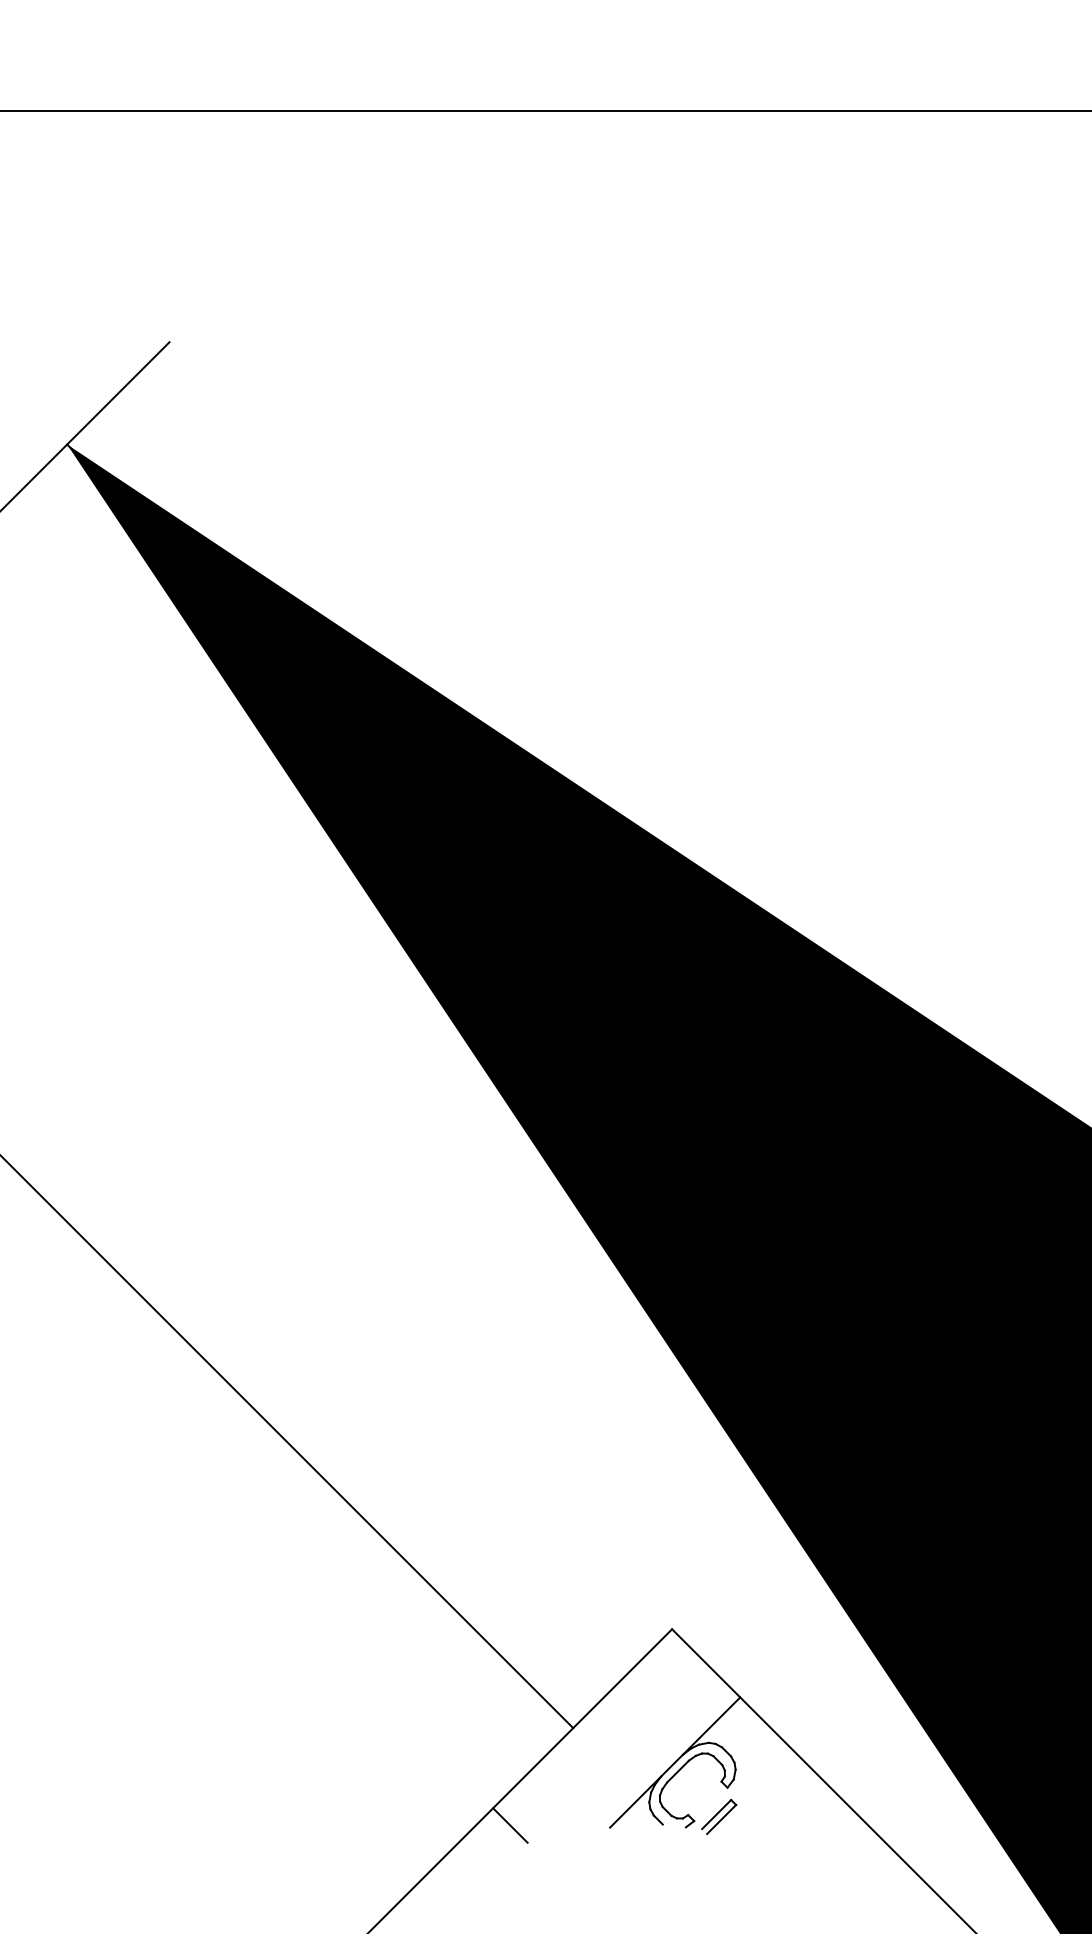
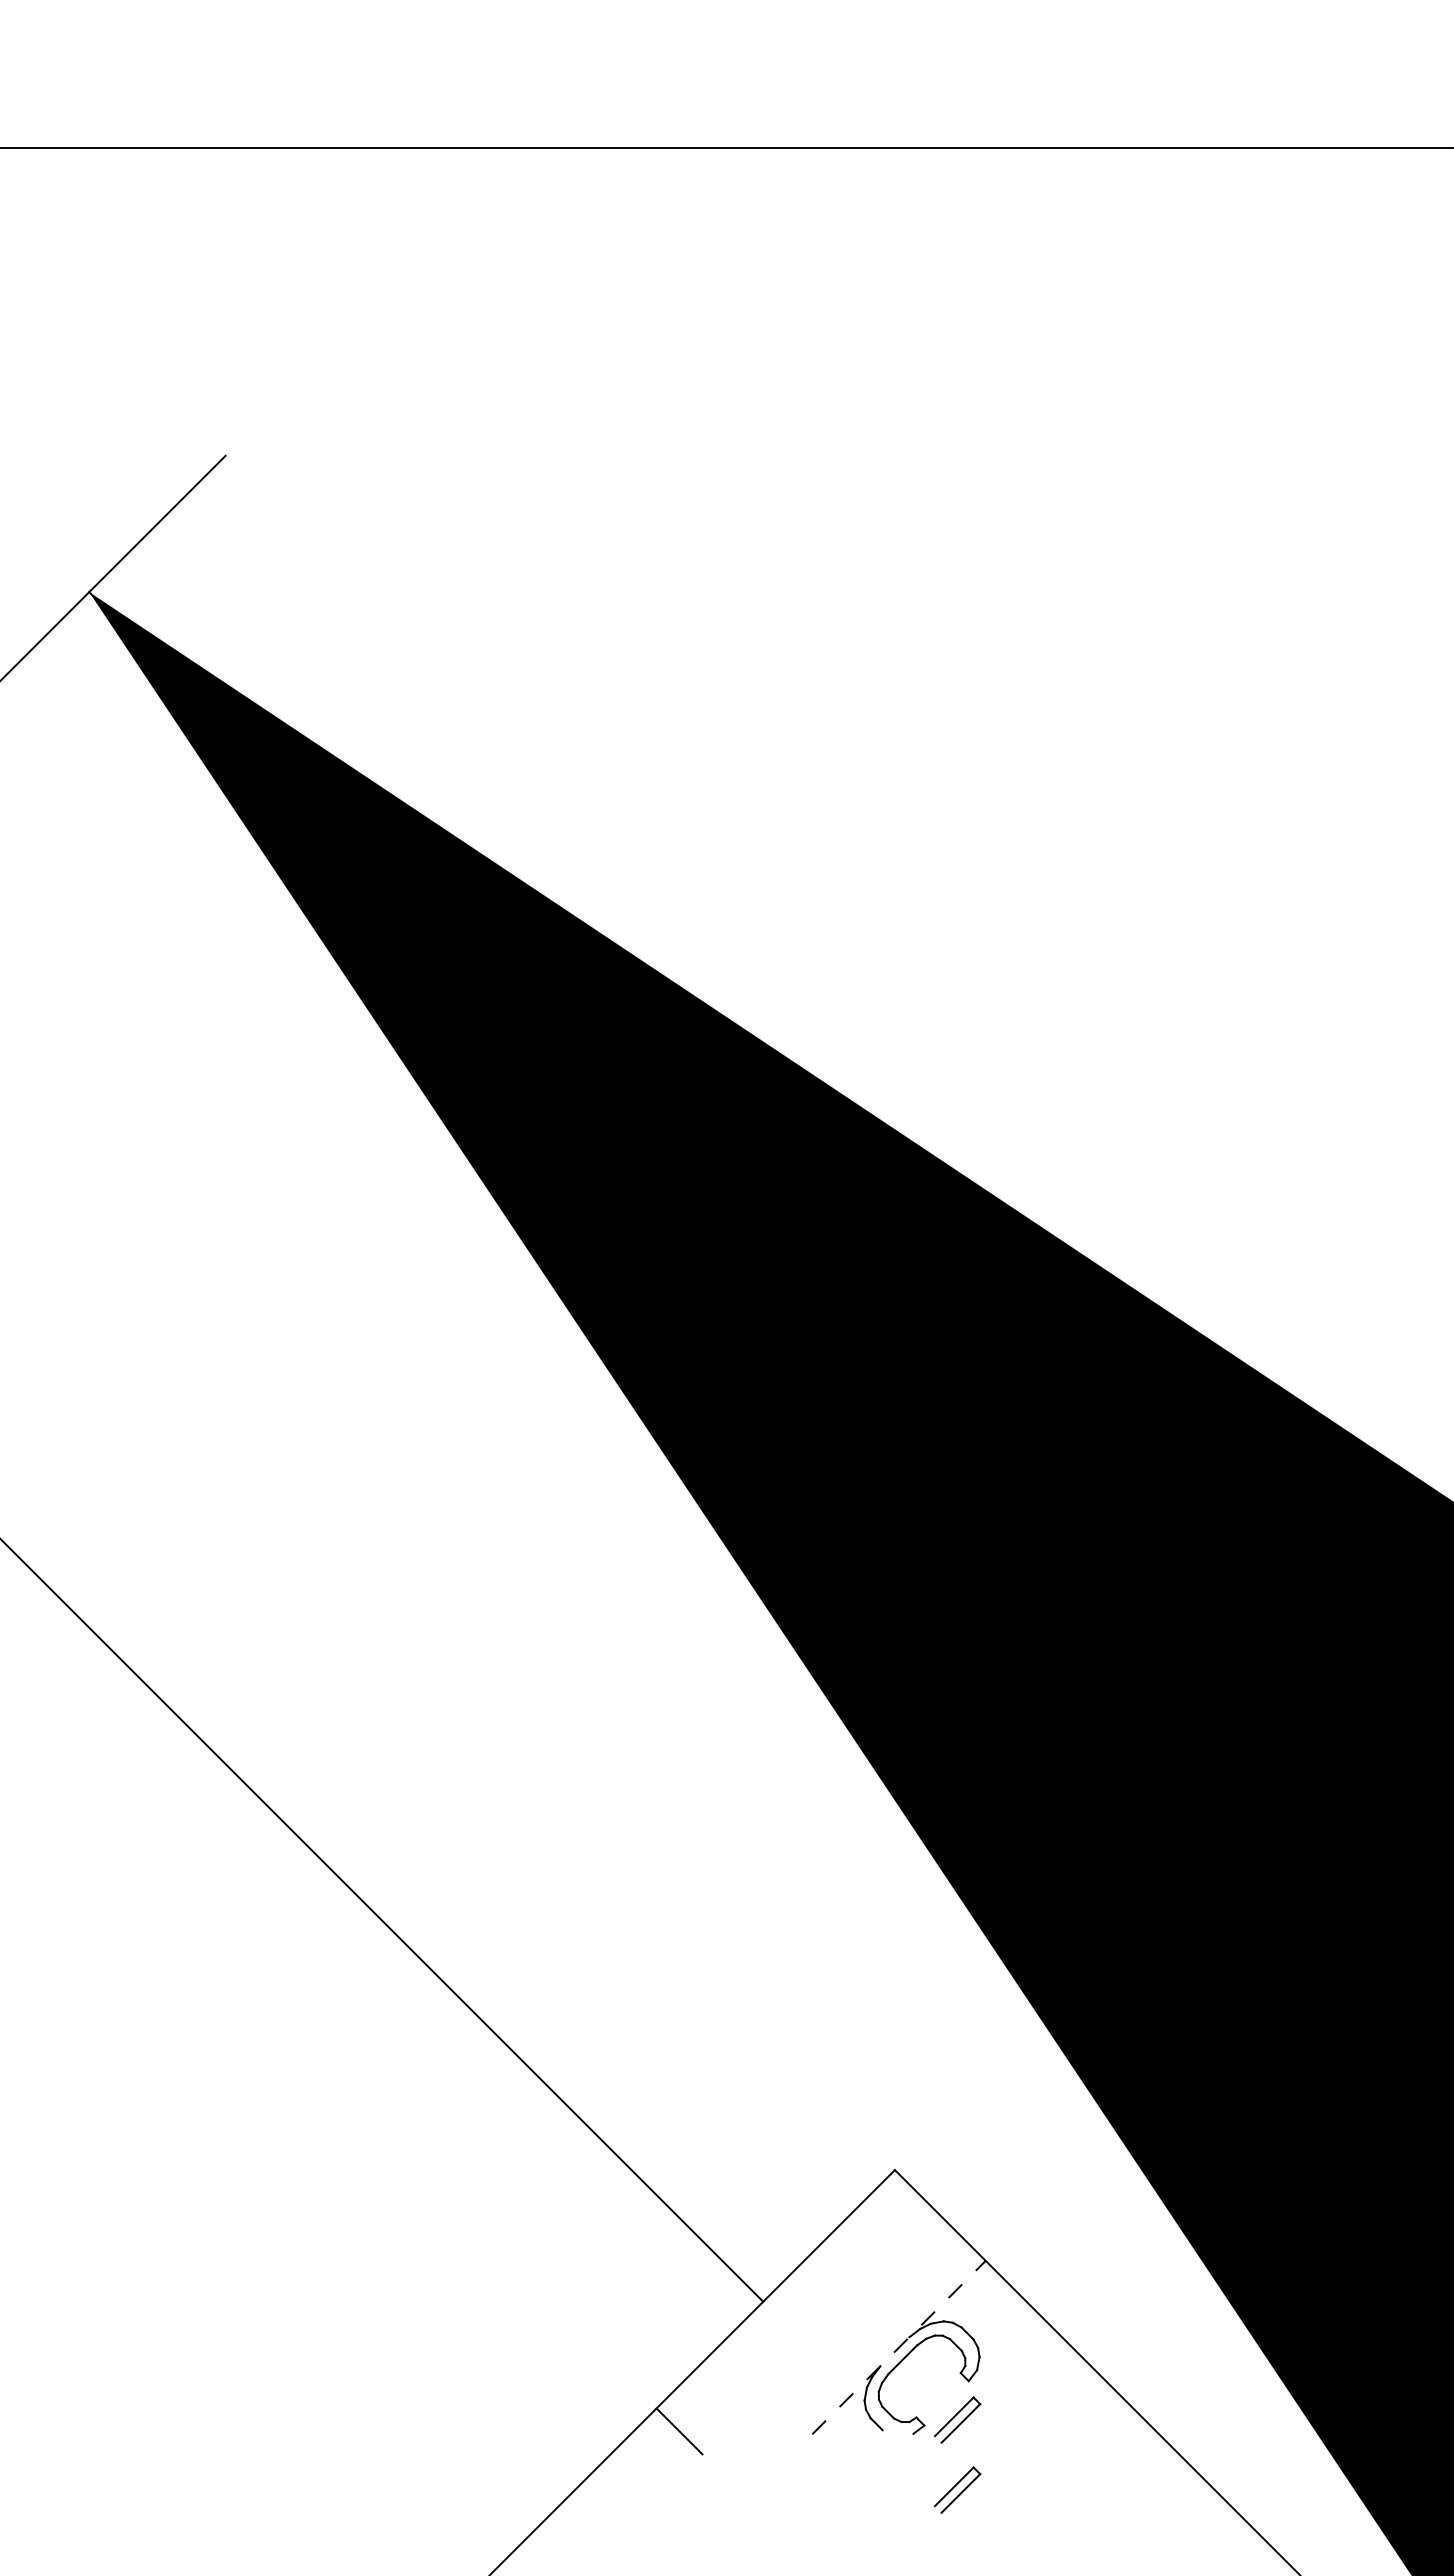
line: (675, 1762) -> (899, 2347), solid -> dashed
part: (719, 1869) -> (957, 2489), added

